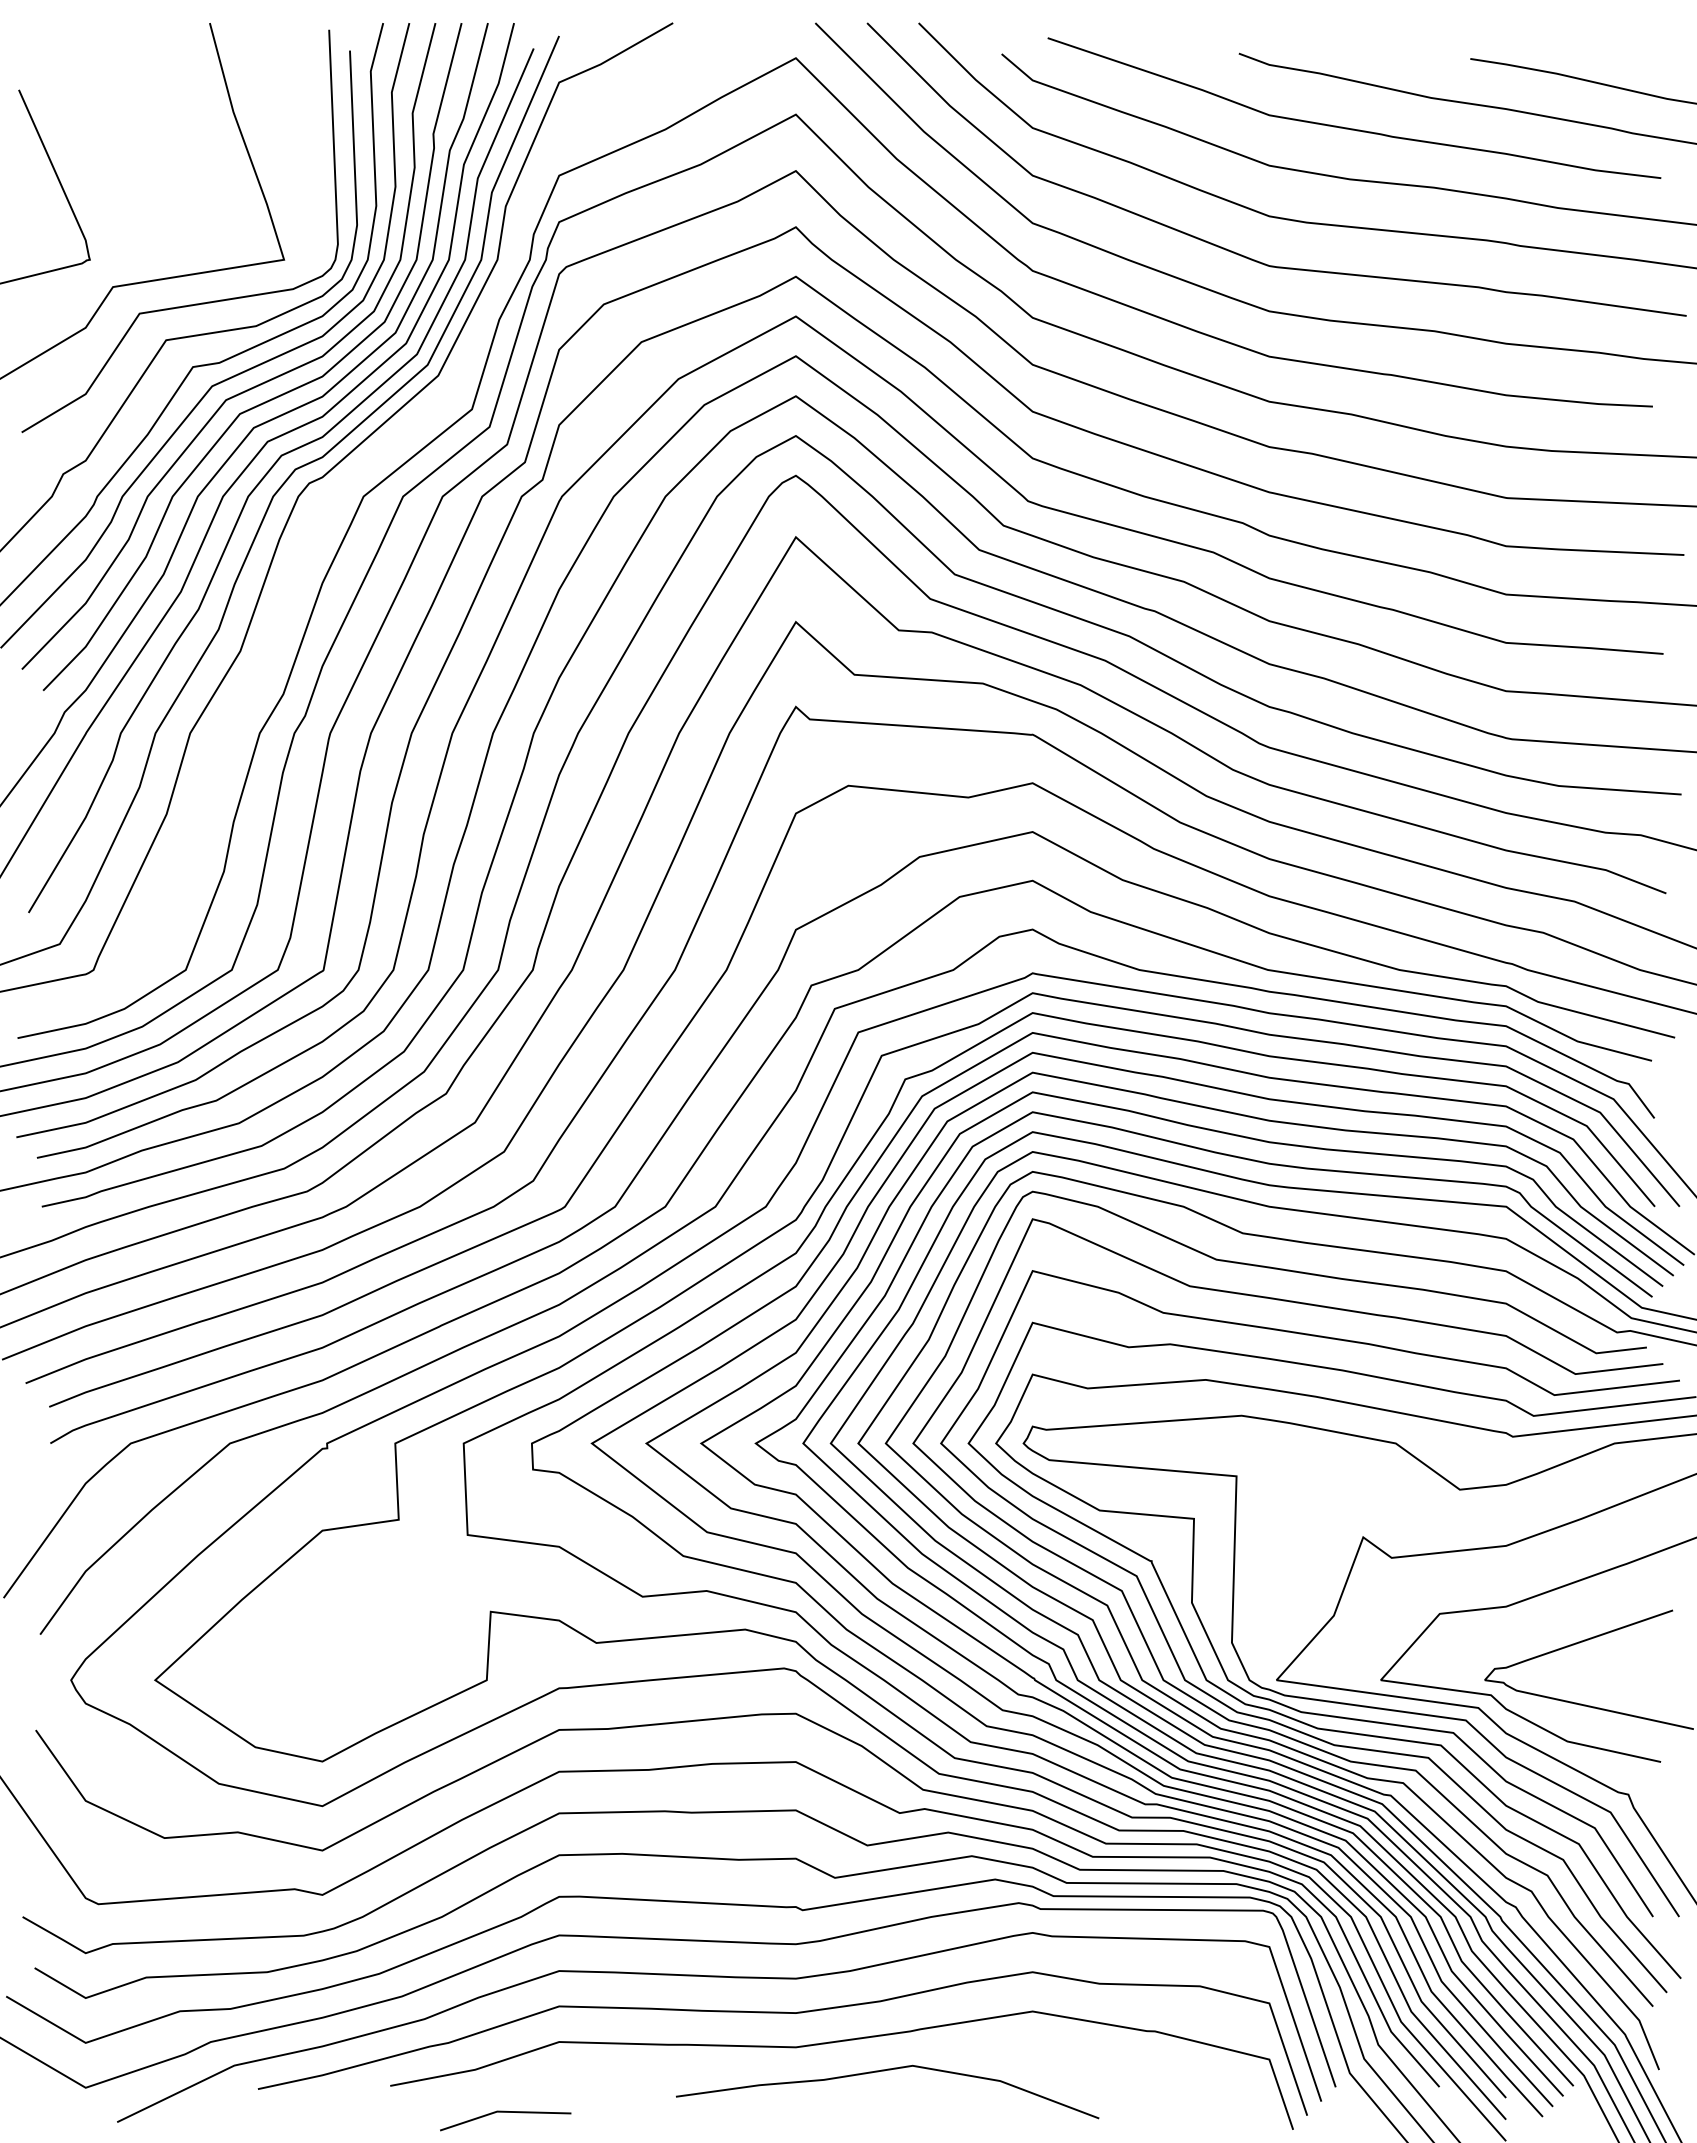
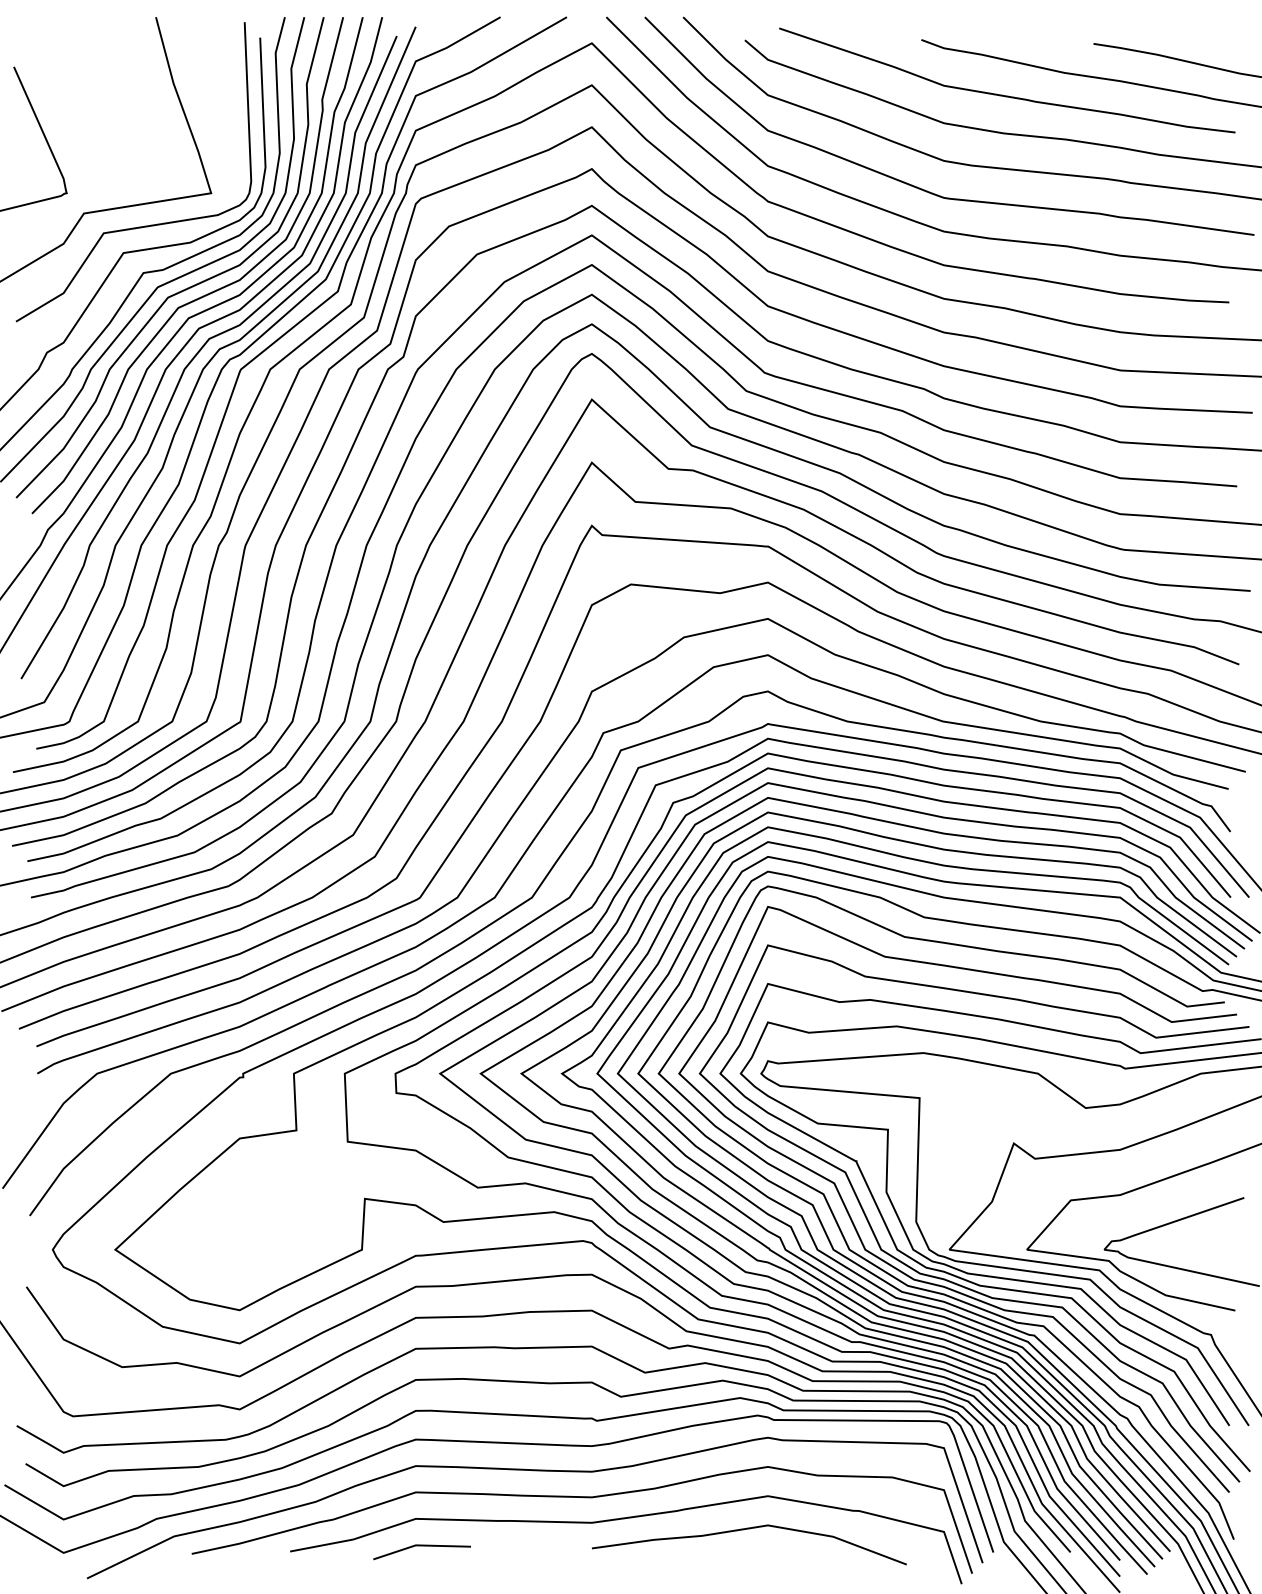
curve: (362, 467) -> (269, 347), added
curve: (884, 2071) -> (747, 1529), moved
line: (505, 2112) -> (421, 1546), moved

